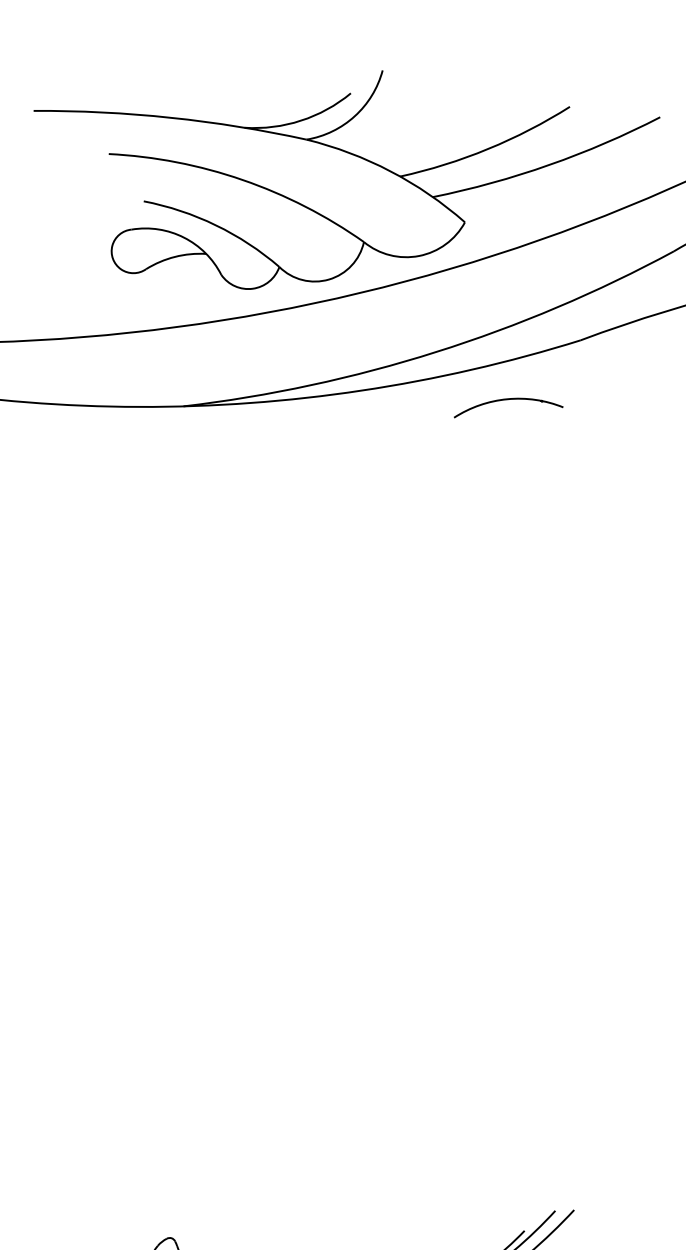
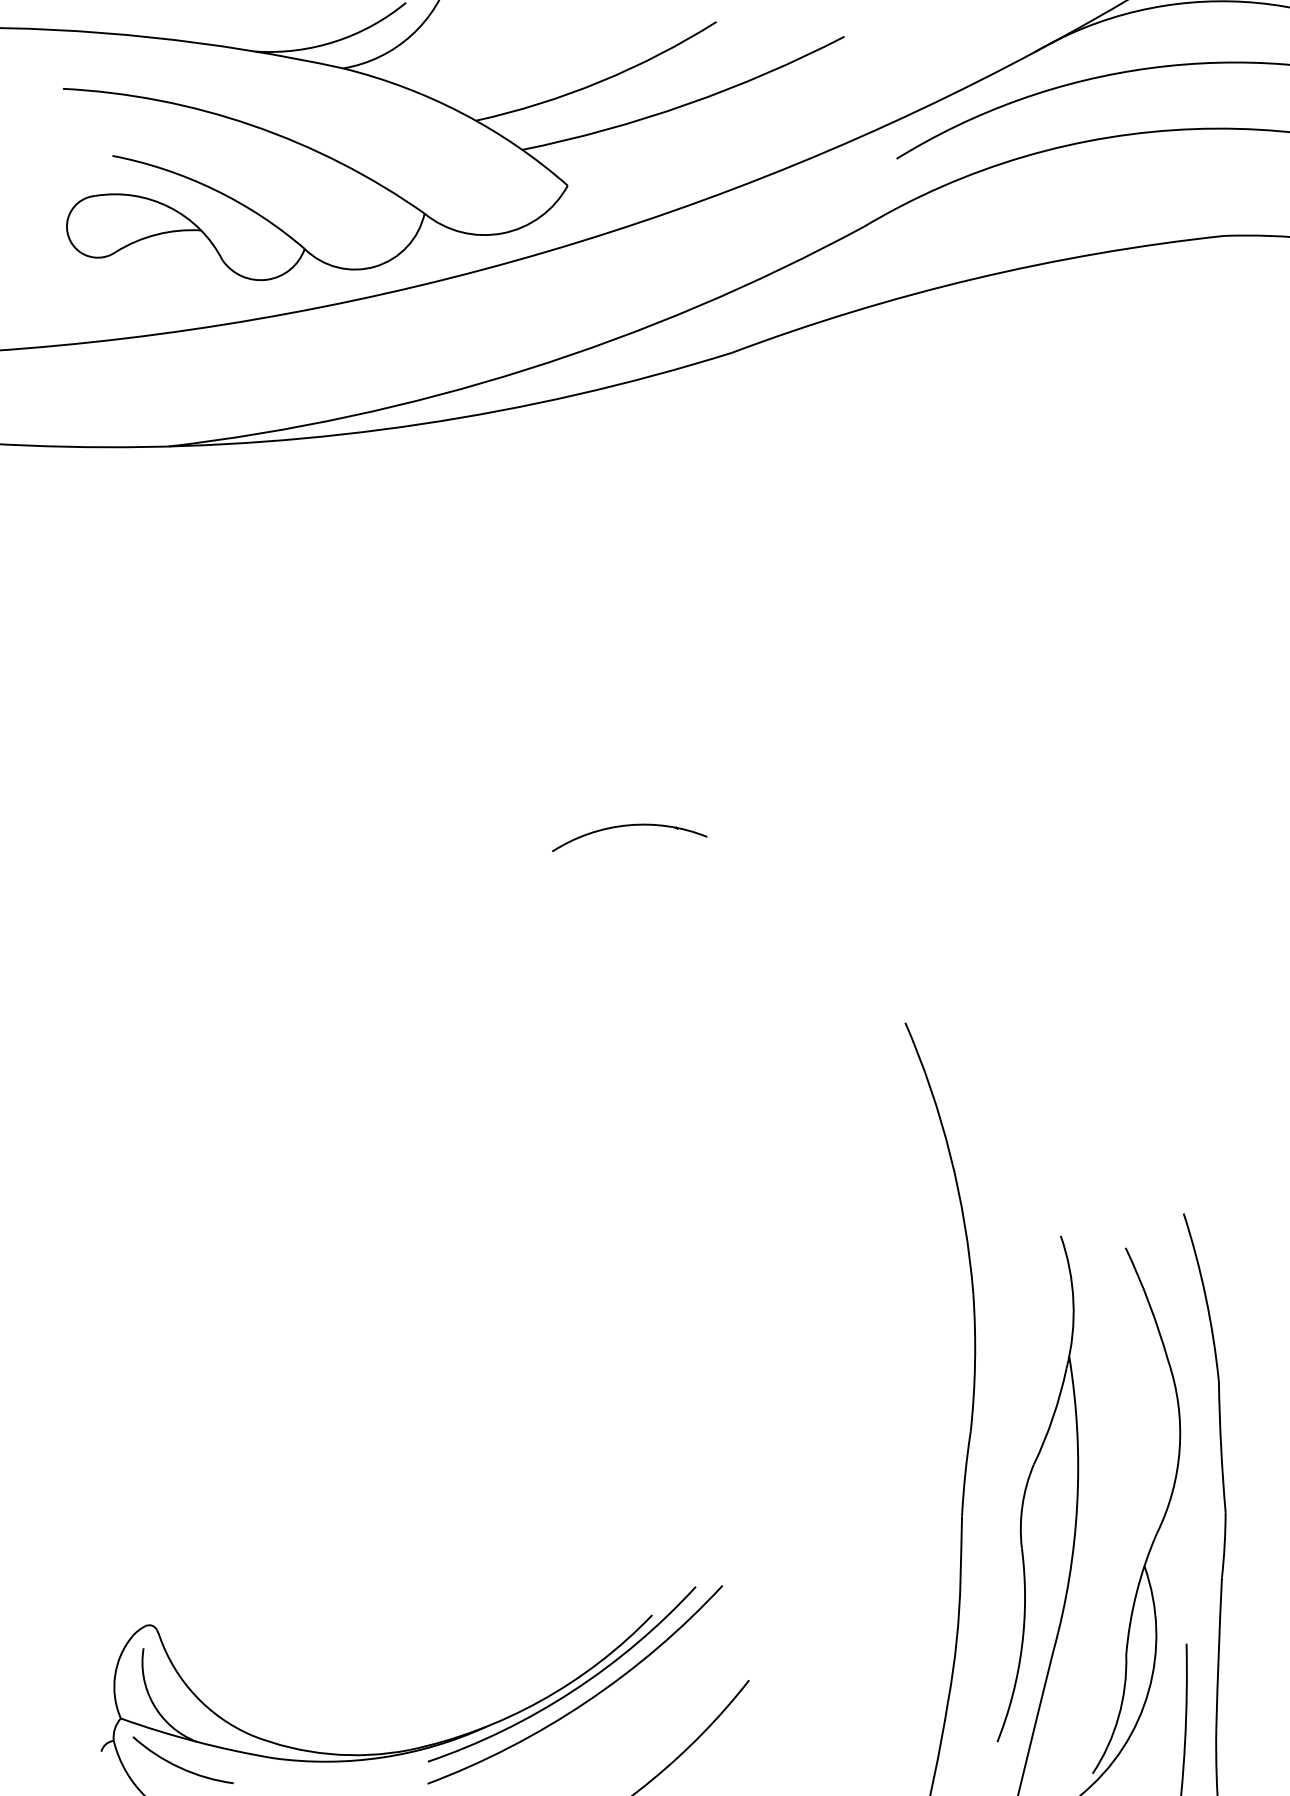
part: (508, 400) -> (629, 826), moved

